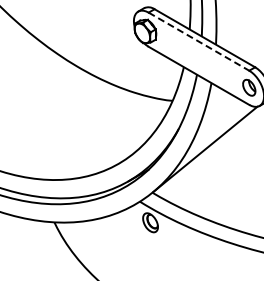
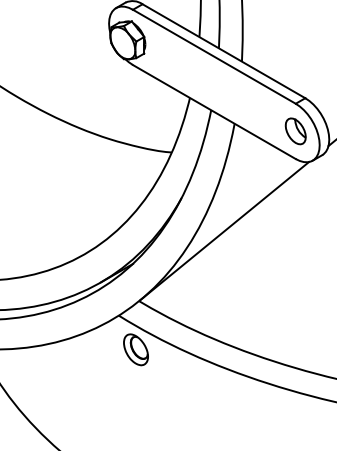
line: (199, 41) -> (215, 56), dashed -> solid

